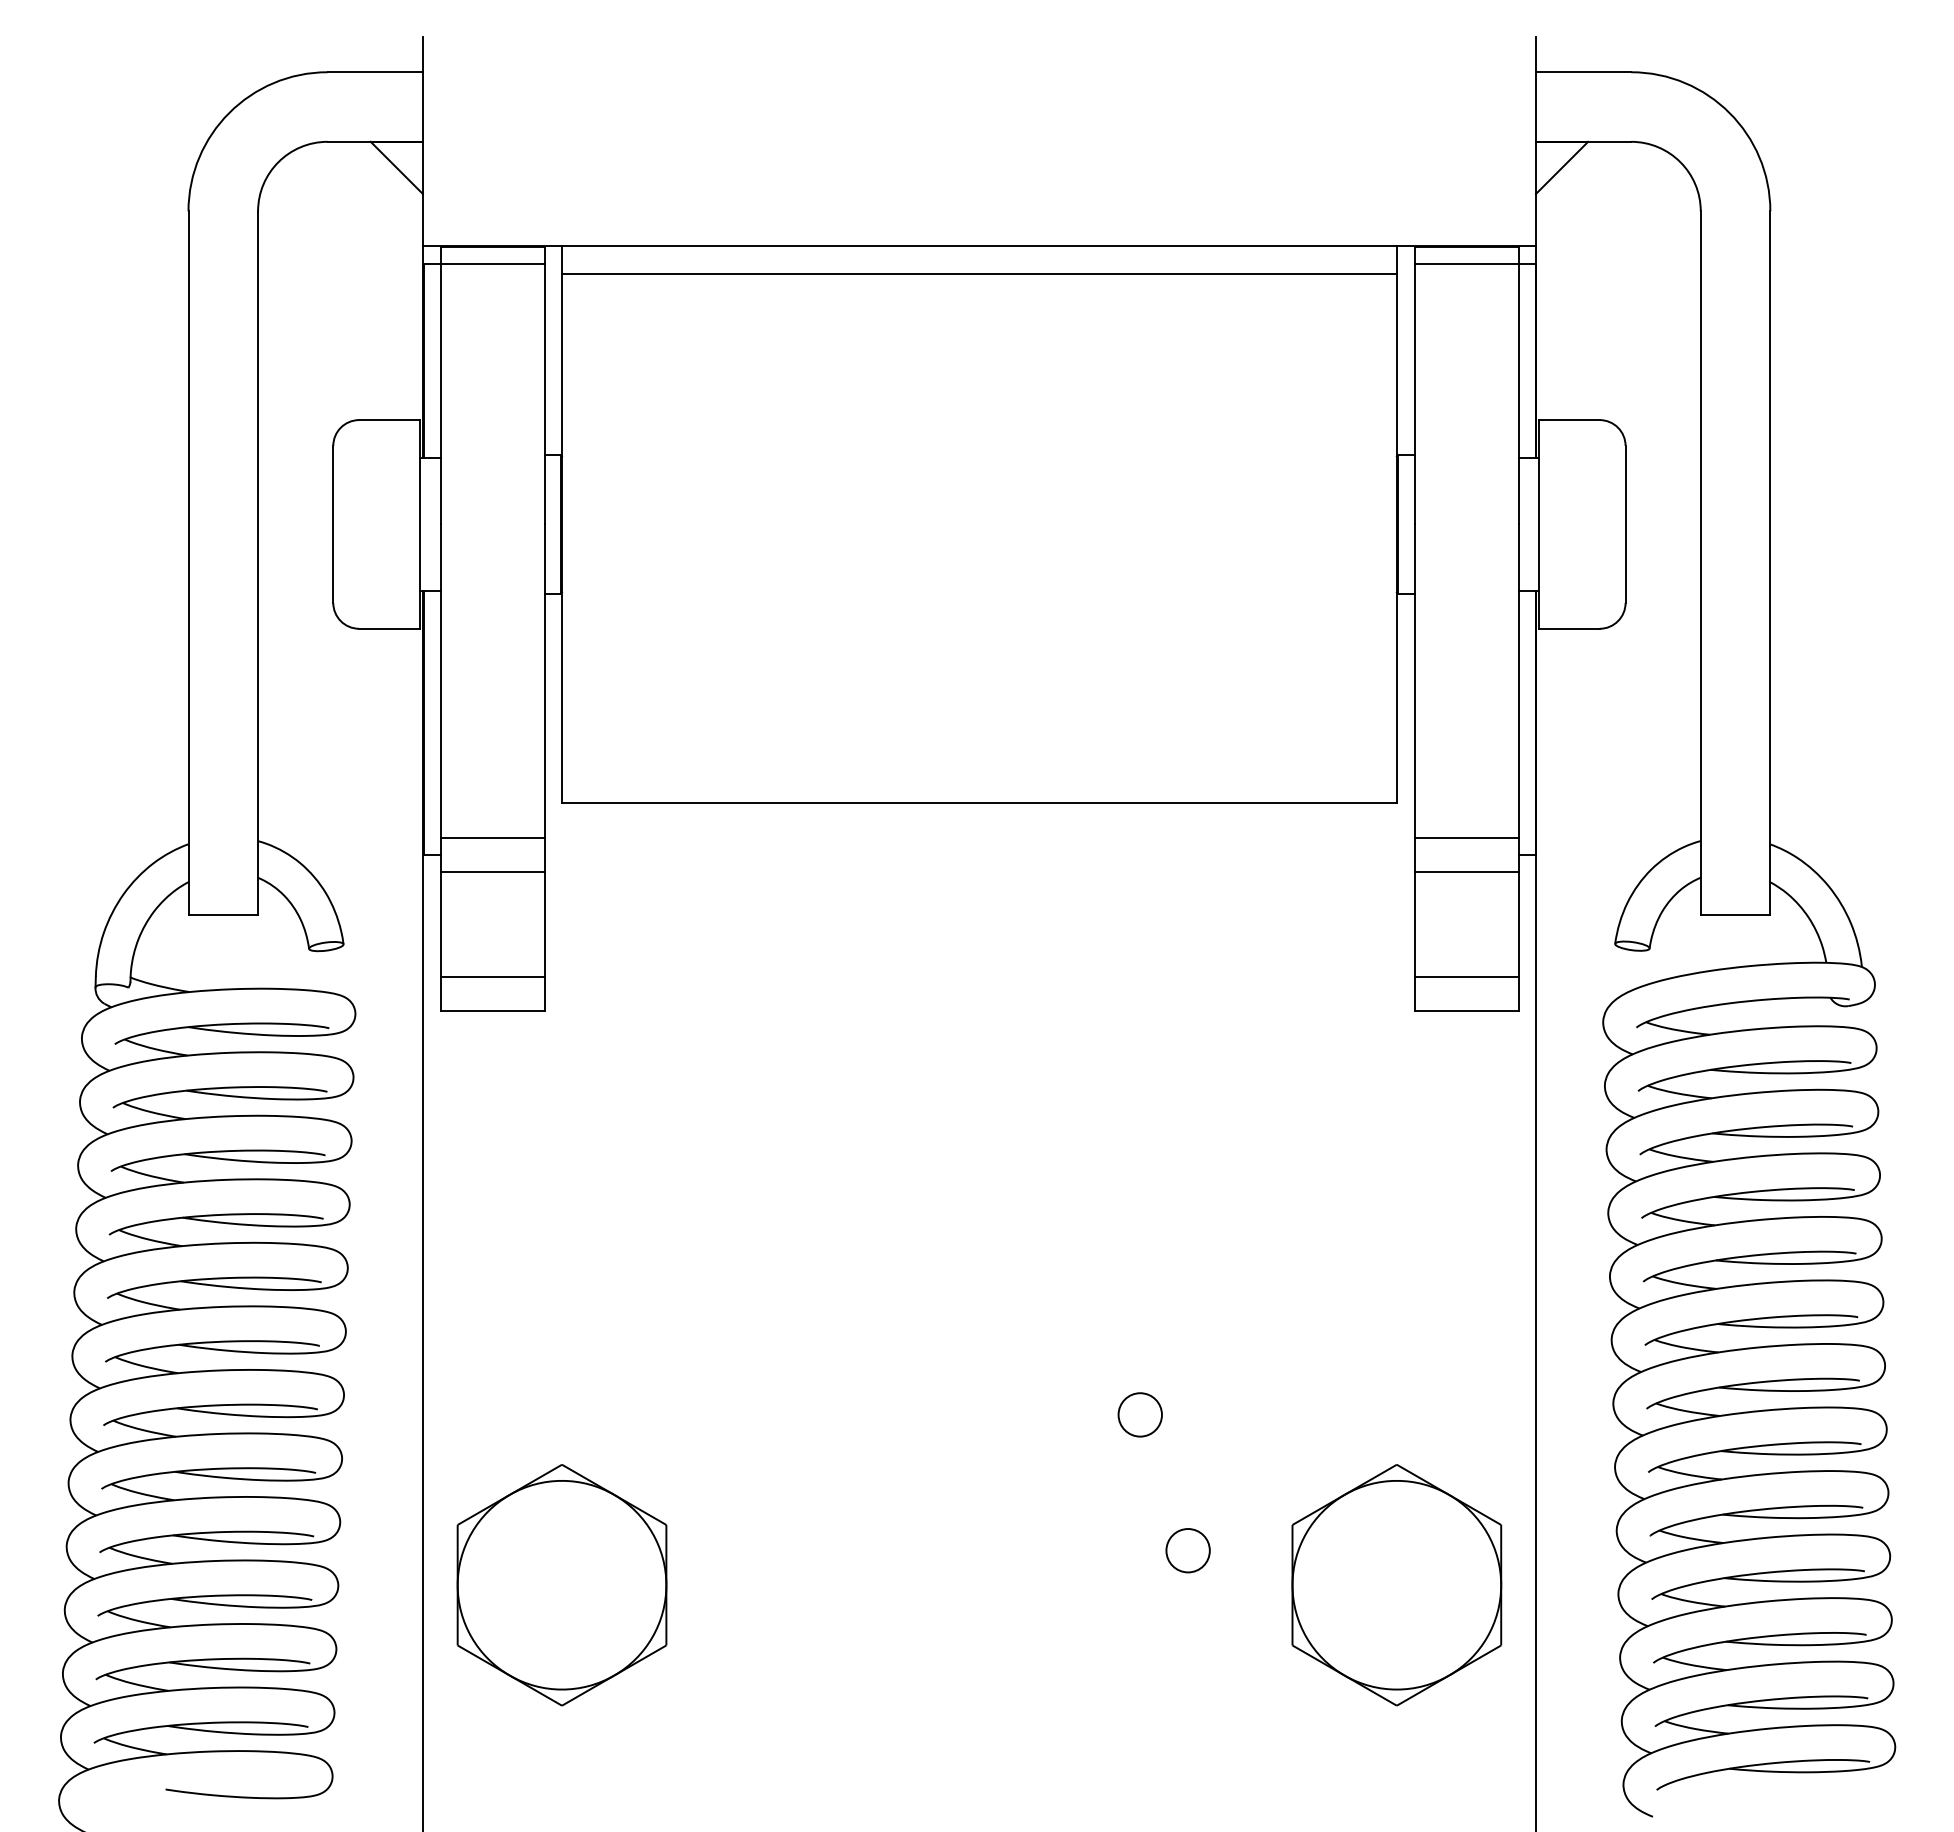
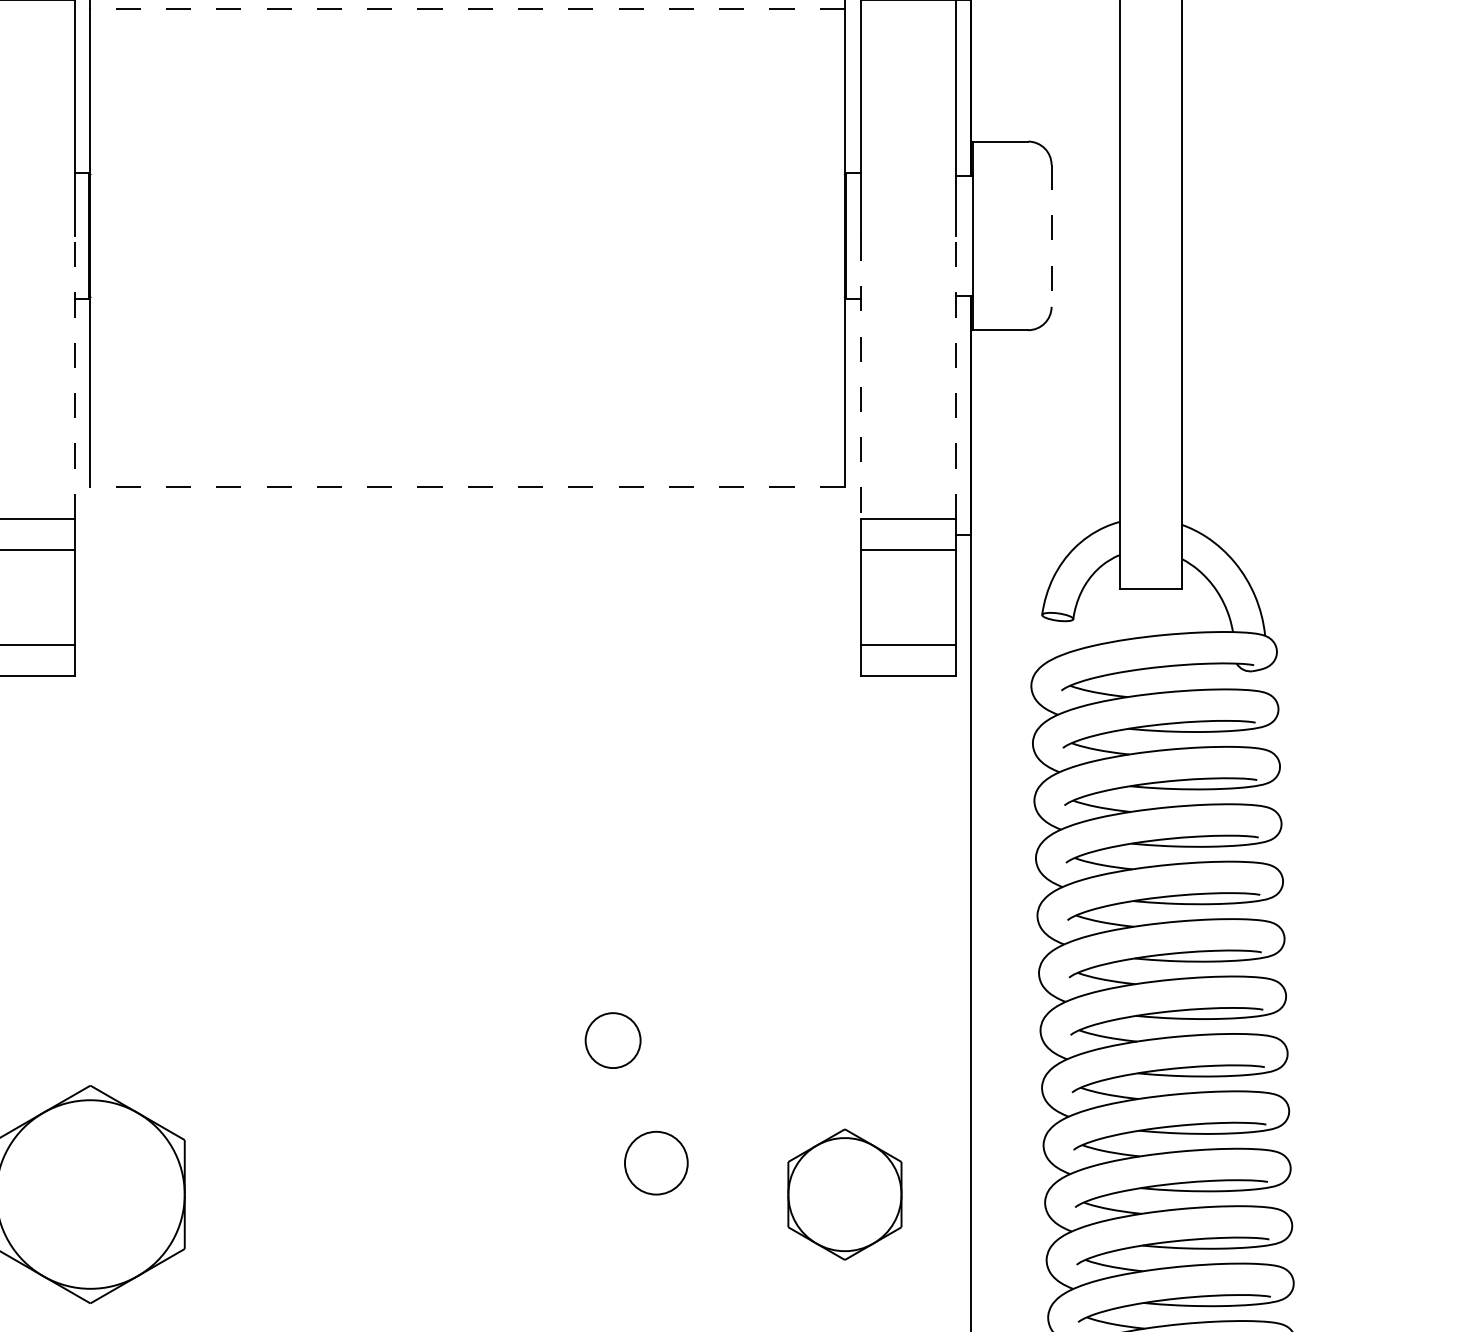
line: (978, 273) -> (466, 9), solid -> dashed
line: (1625, 524) -> (1051, 235), solid -> dashed
line: (545, 680) -> (75, 376), solid -> dashed
line: (1414, 680) -> (860, 376), solid -> dashed
line: (1519, 680) -> (955, 376), solid -> dashed
line: (978, 802) -> (466, 487), solid -> dashed
circle: (1139, 1414) -> (612, 1040), size x1.4
circle: (1187, 1550) -> (655, 1163), size x1.6
part: (1396, 1585) -> (844, 1194), size x0.6

